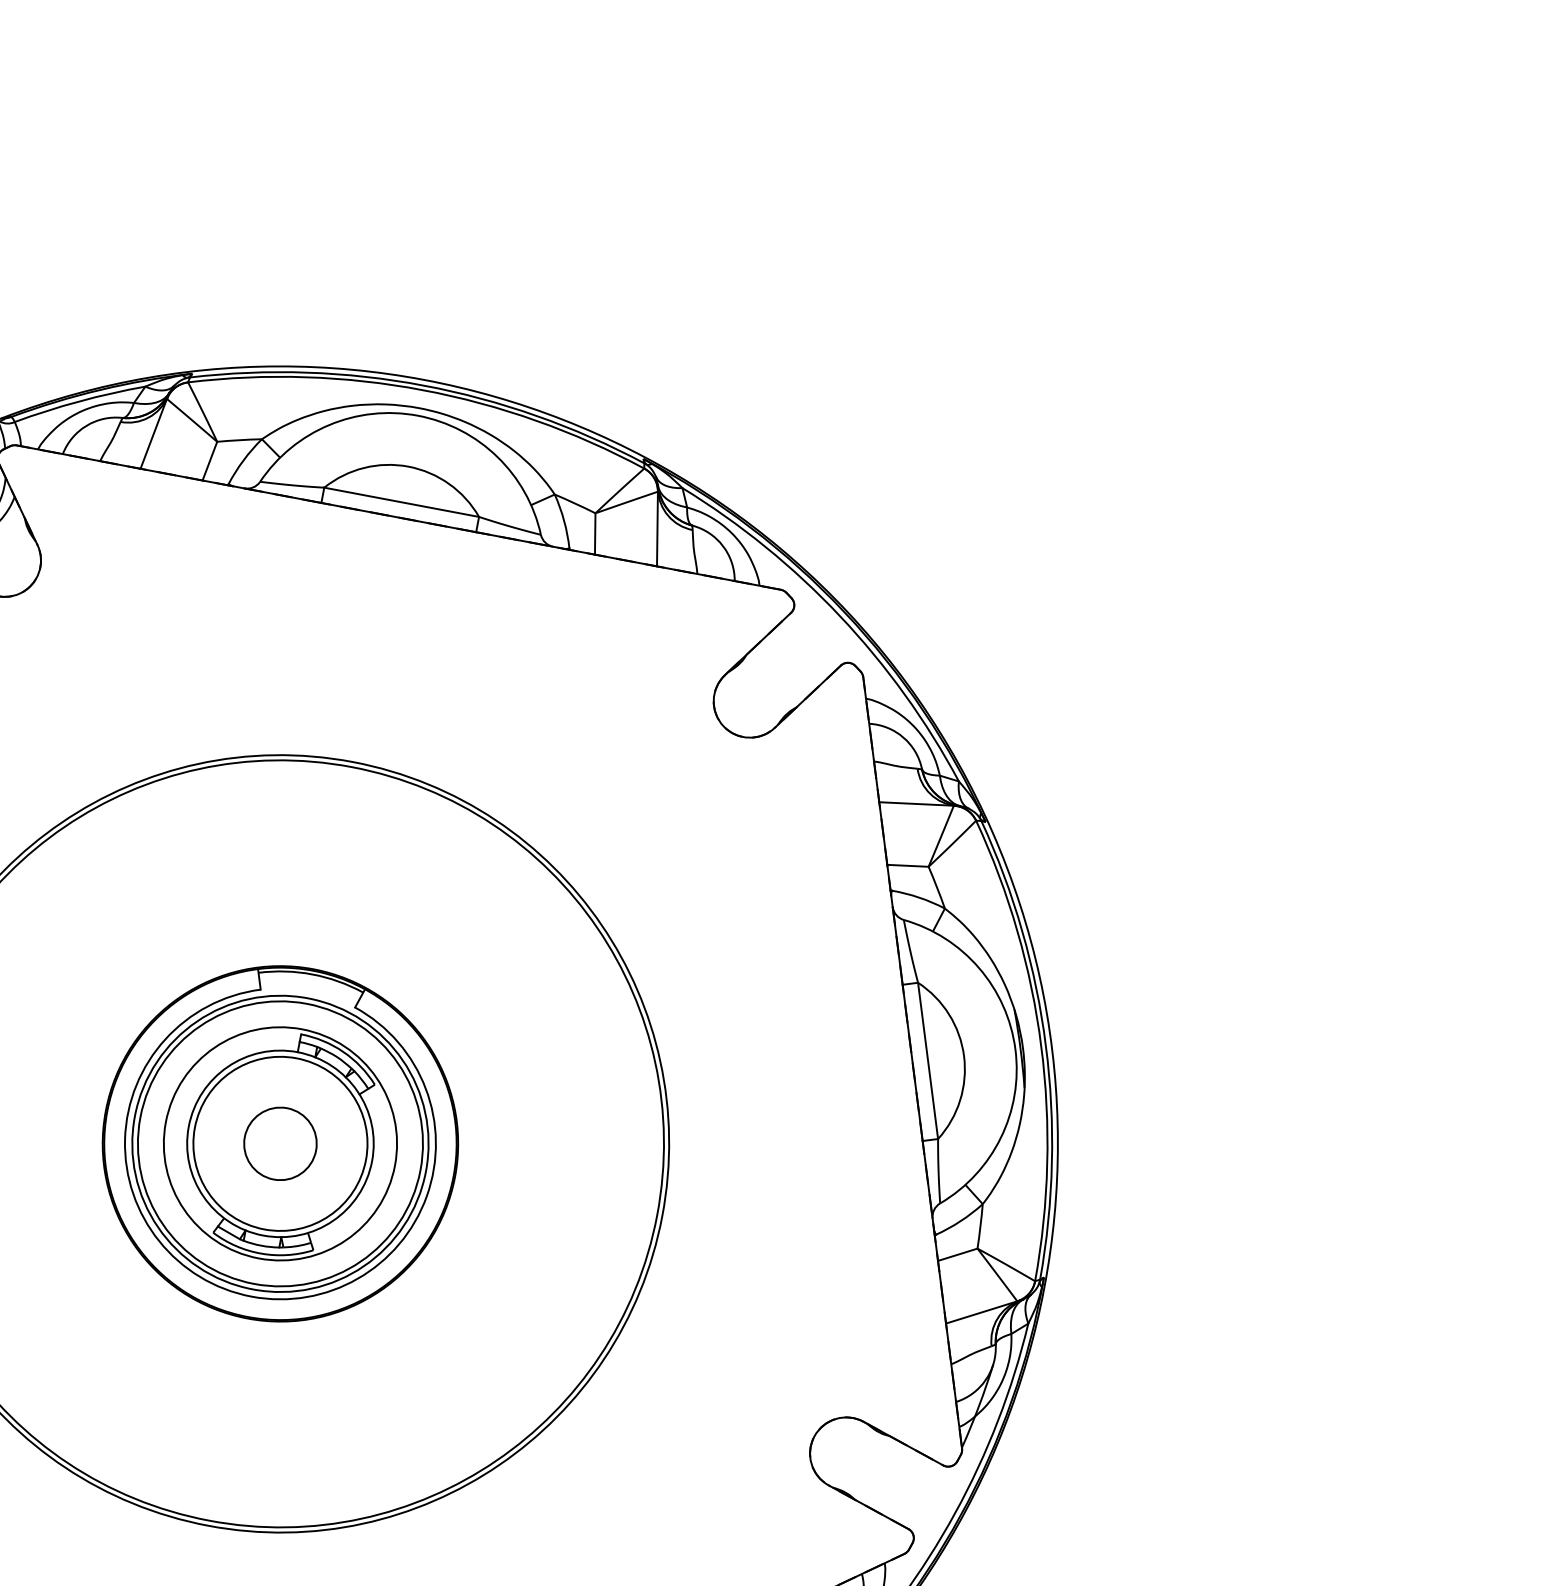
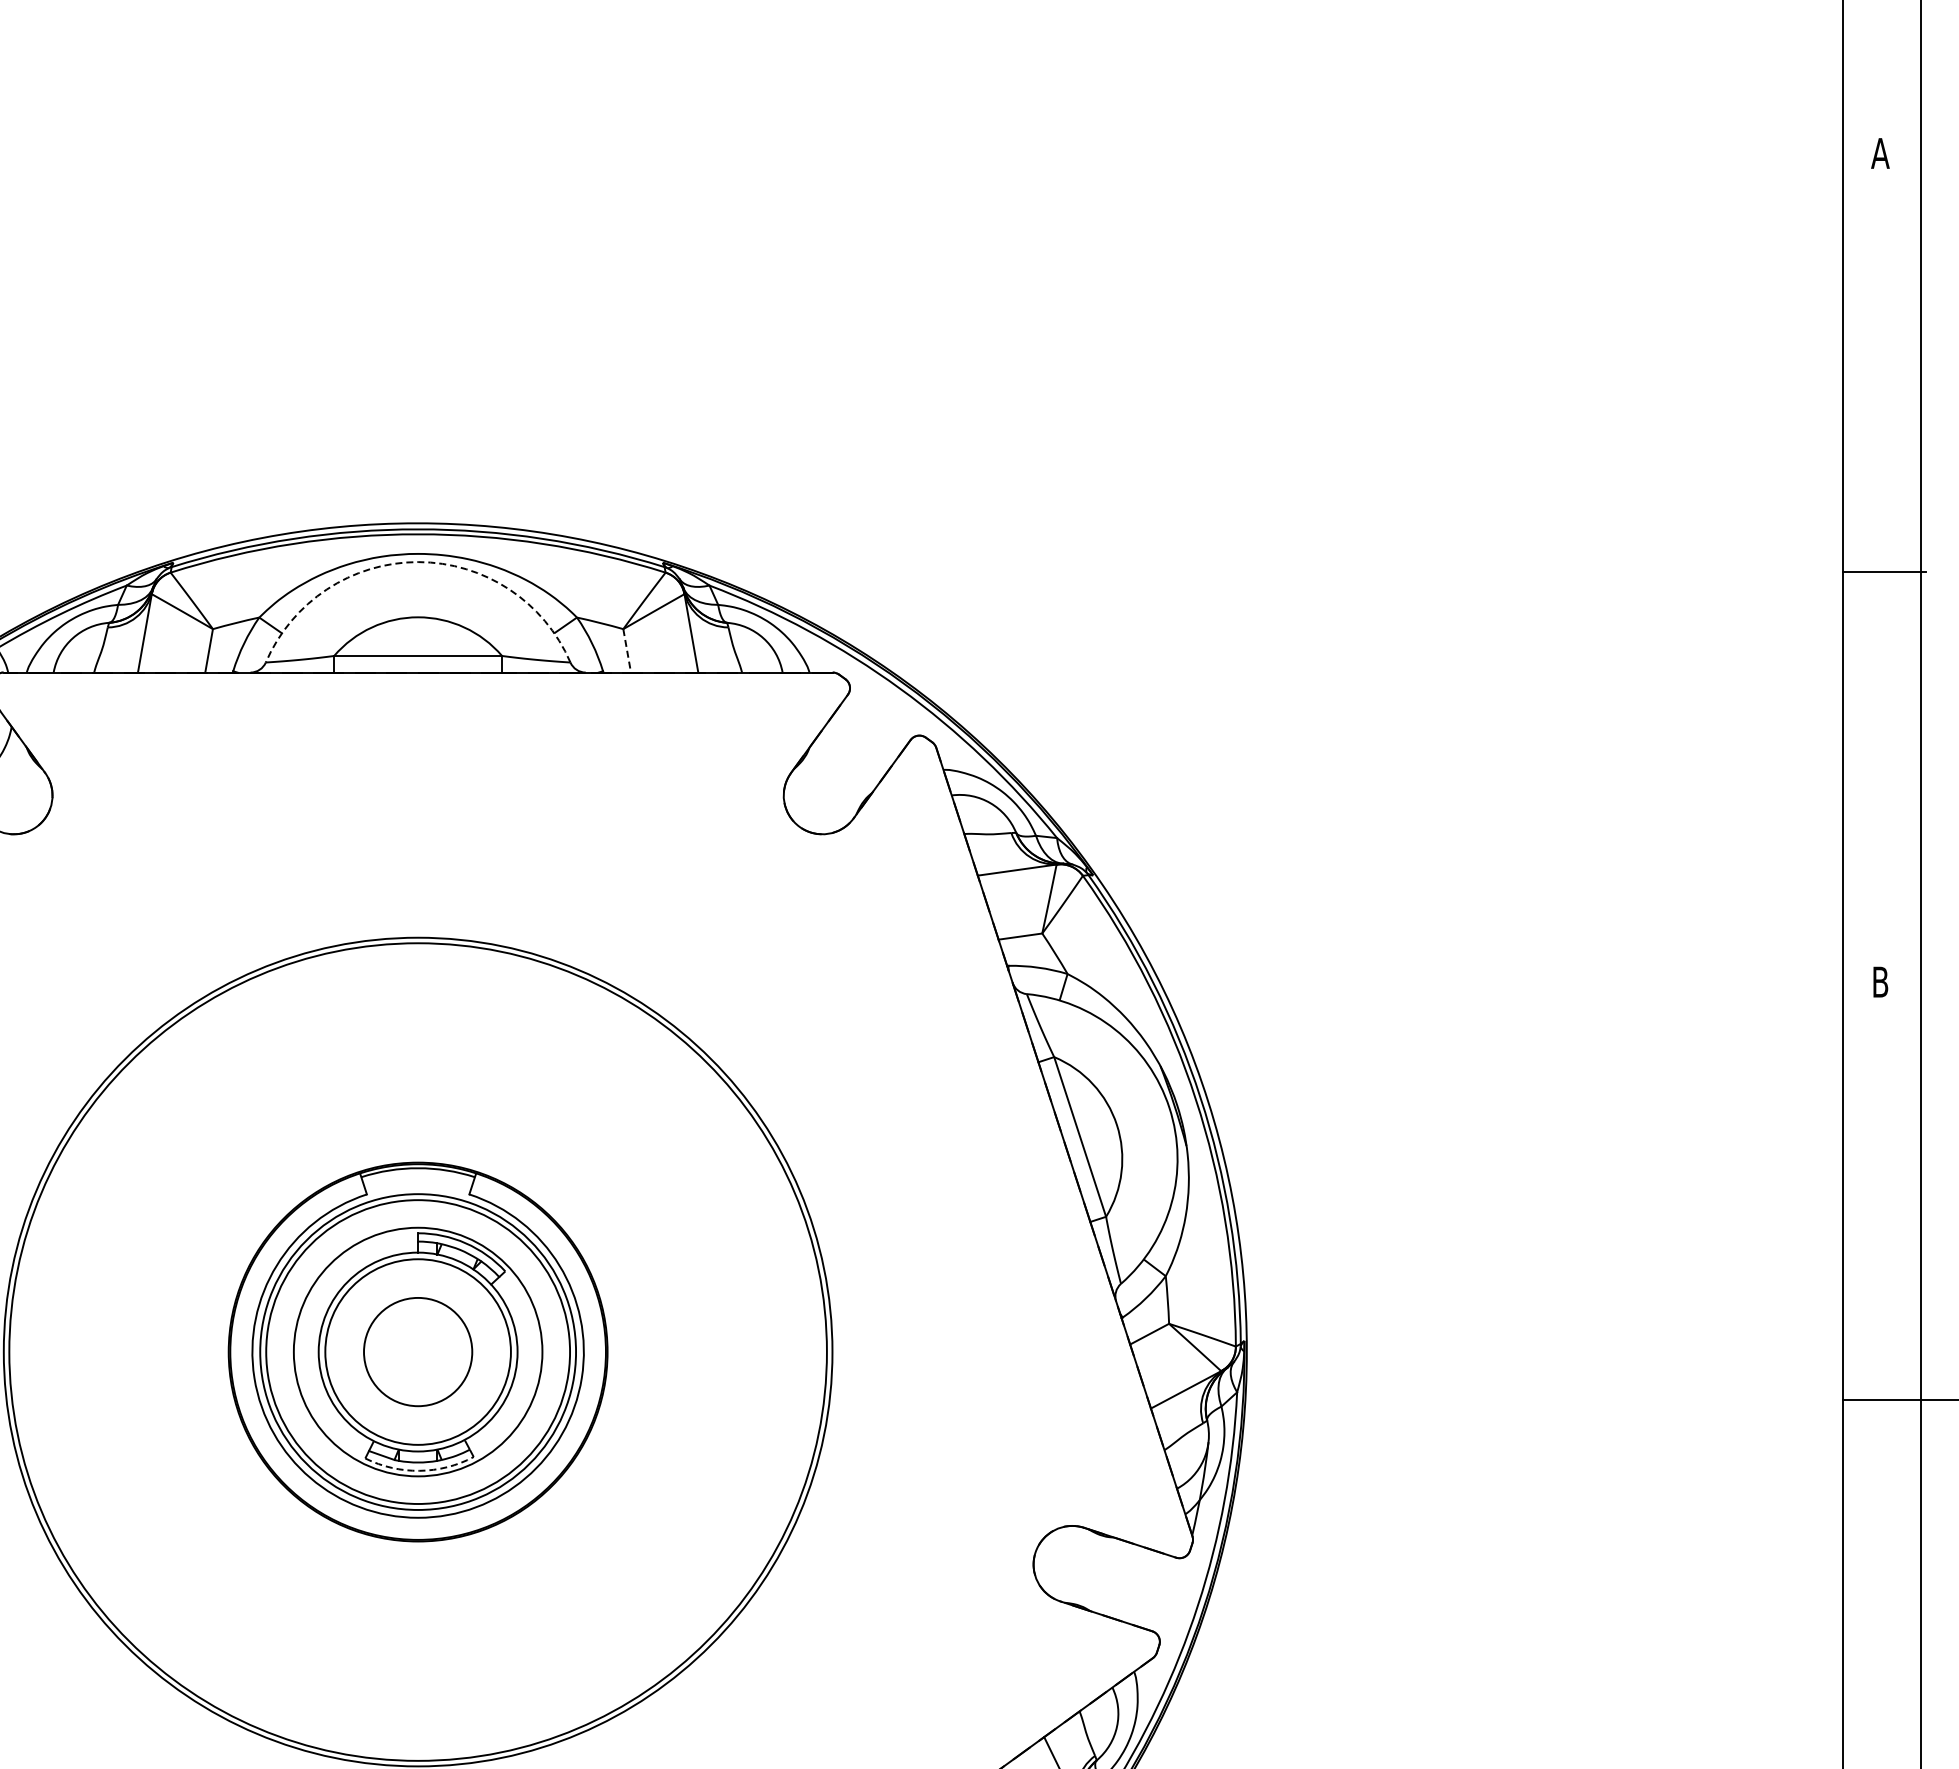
arc: (418, 416) -> (418, 562), solid -> dashed
line: (595, 534) -> (627, 651), solid -> dashed
circle: (279, 1143) -> (417, 1351), size x1.4
arc: (261, 1253) -> (419, 1470), solid -> dashed

